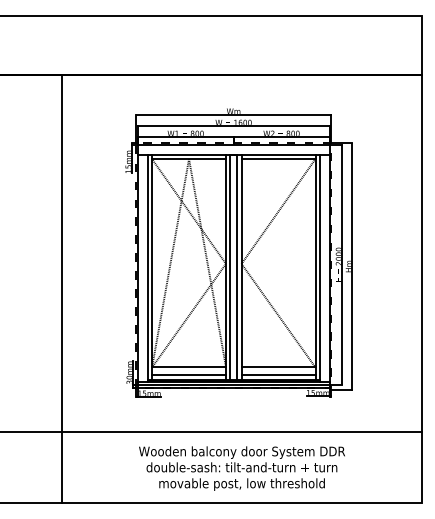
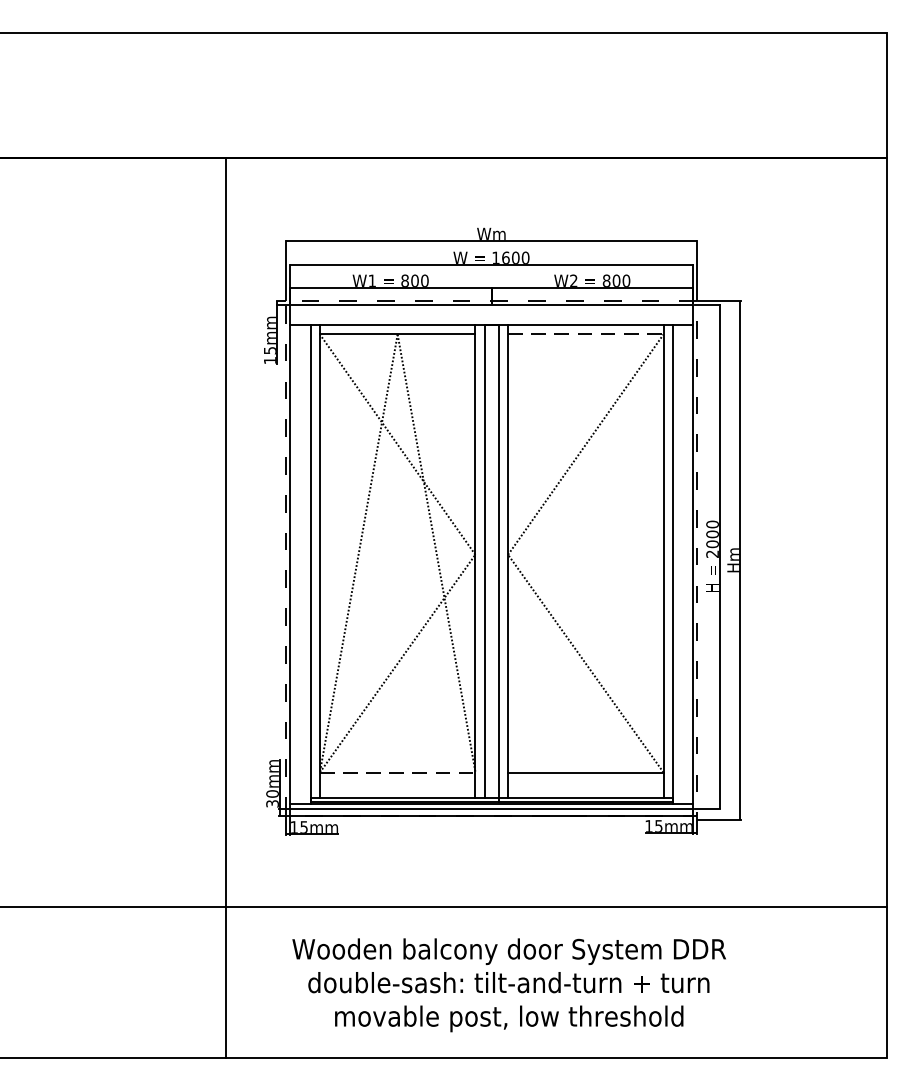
line: (278, 159) -> (585, 335), solid -> dashed
line: (62, 289) -> (226, 608), moved
line: (189, 367) -> (398, 772), solid -> dashed
line: (189, 374) -> (398, 787), removed
line: (278, 374) -> (585, 787), removed

